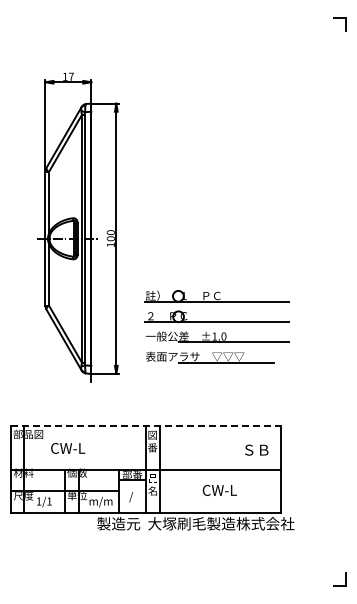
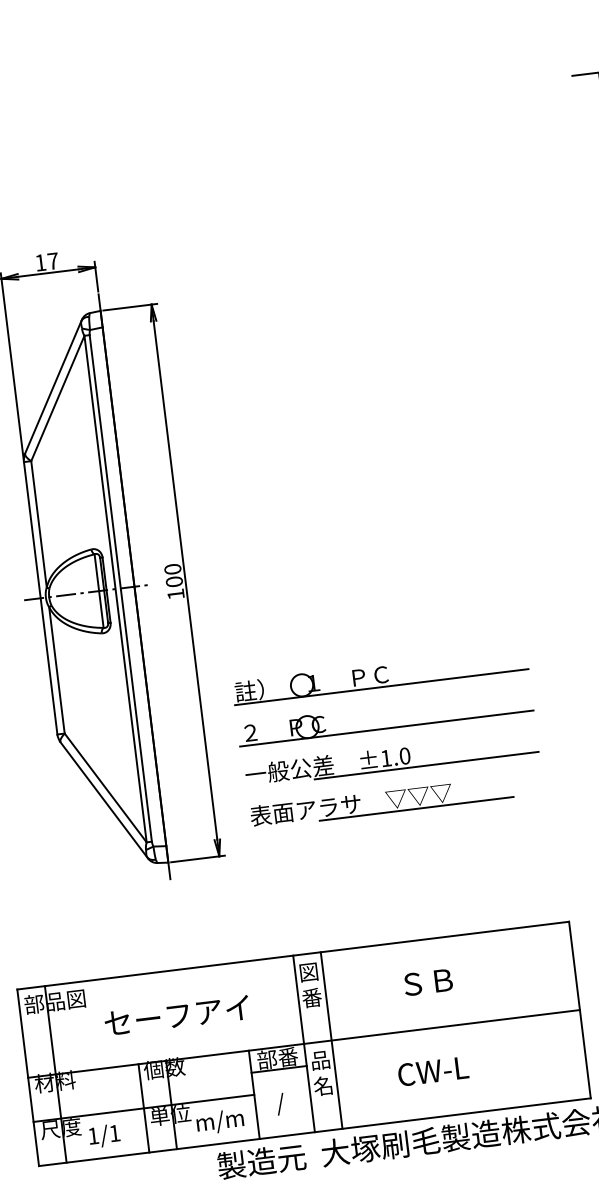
part: (216, 326) -> (387, 737), moved
line: (146, 426) -> (294, 956), dashed -> solid
text: (86, 448) -> (177, 1015), CW-L -> セーフアイ
text: (256, 449) -> (427, 981), moved
text: (219, 490) -> (432, 1071), moved

